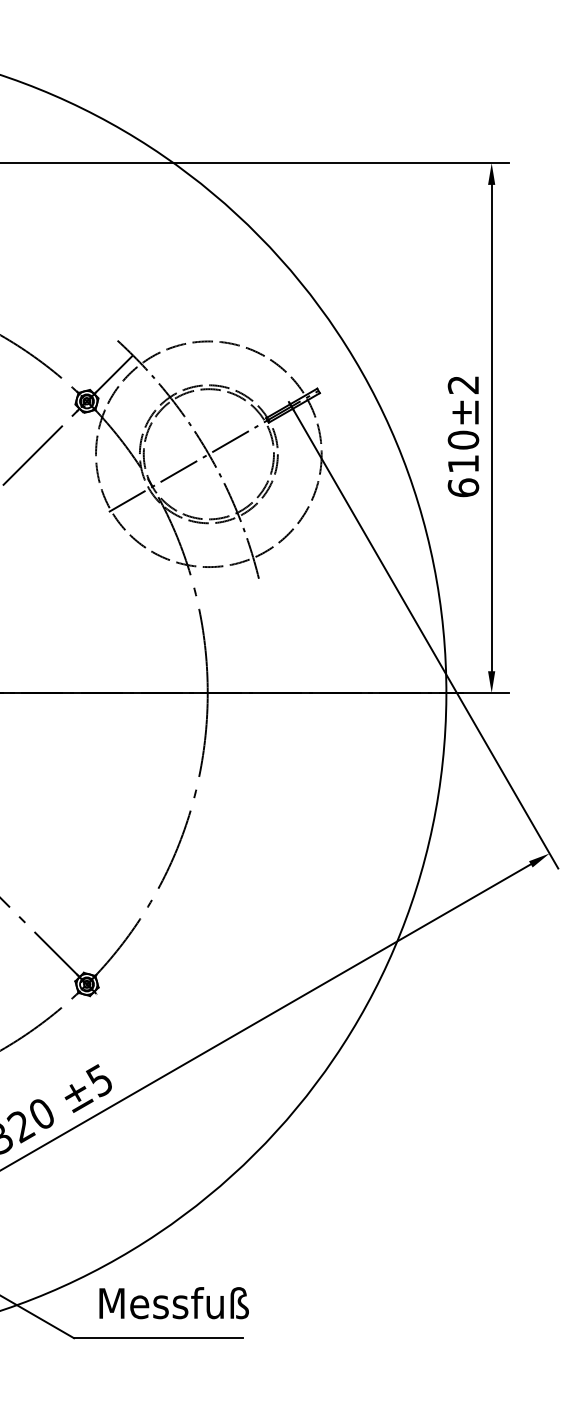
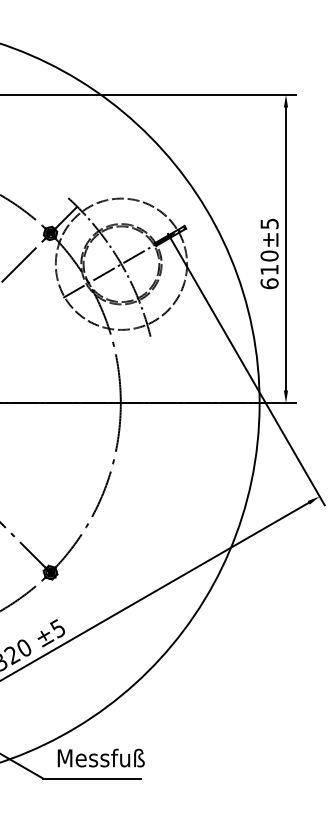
text: (463, 384) -> (269, 223), ±2 -> ±5

